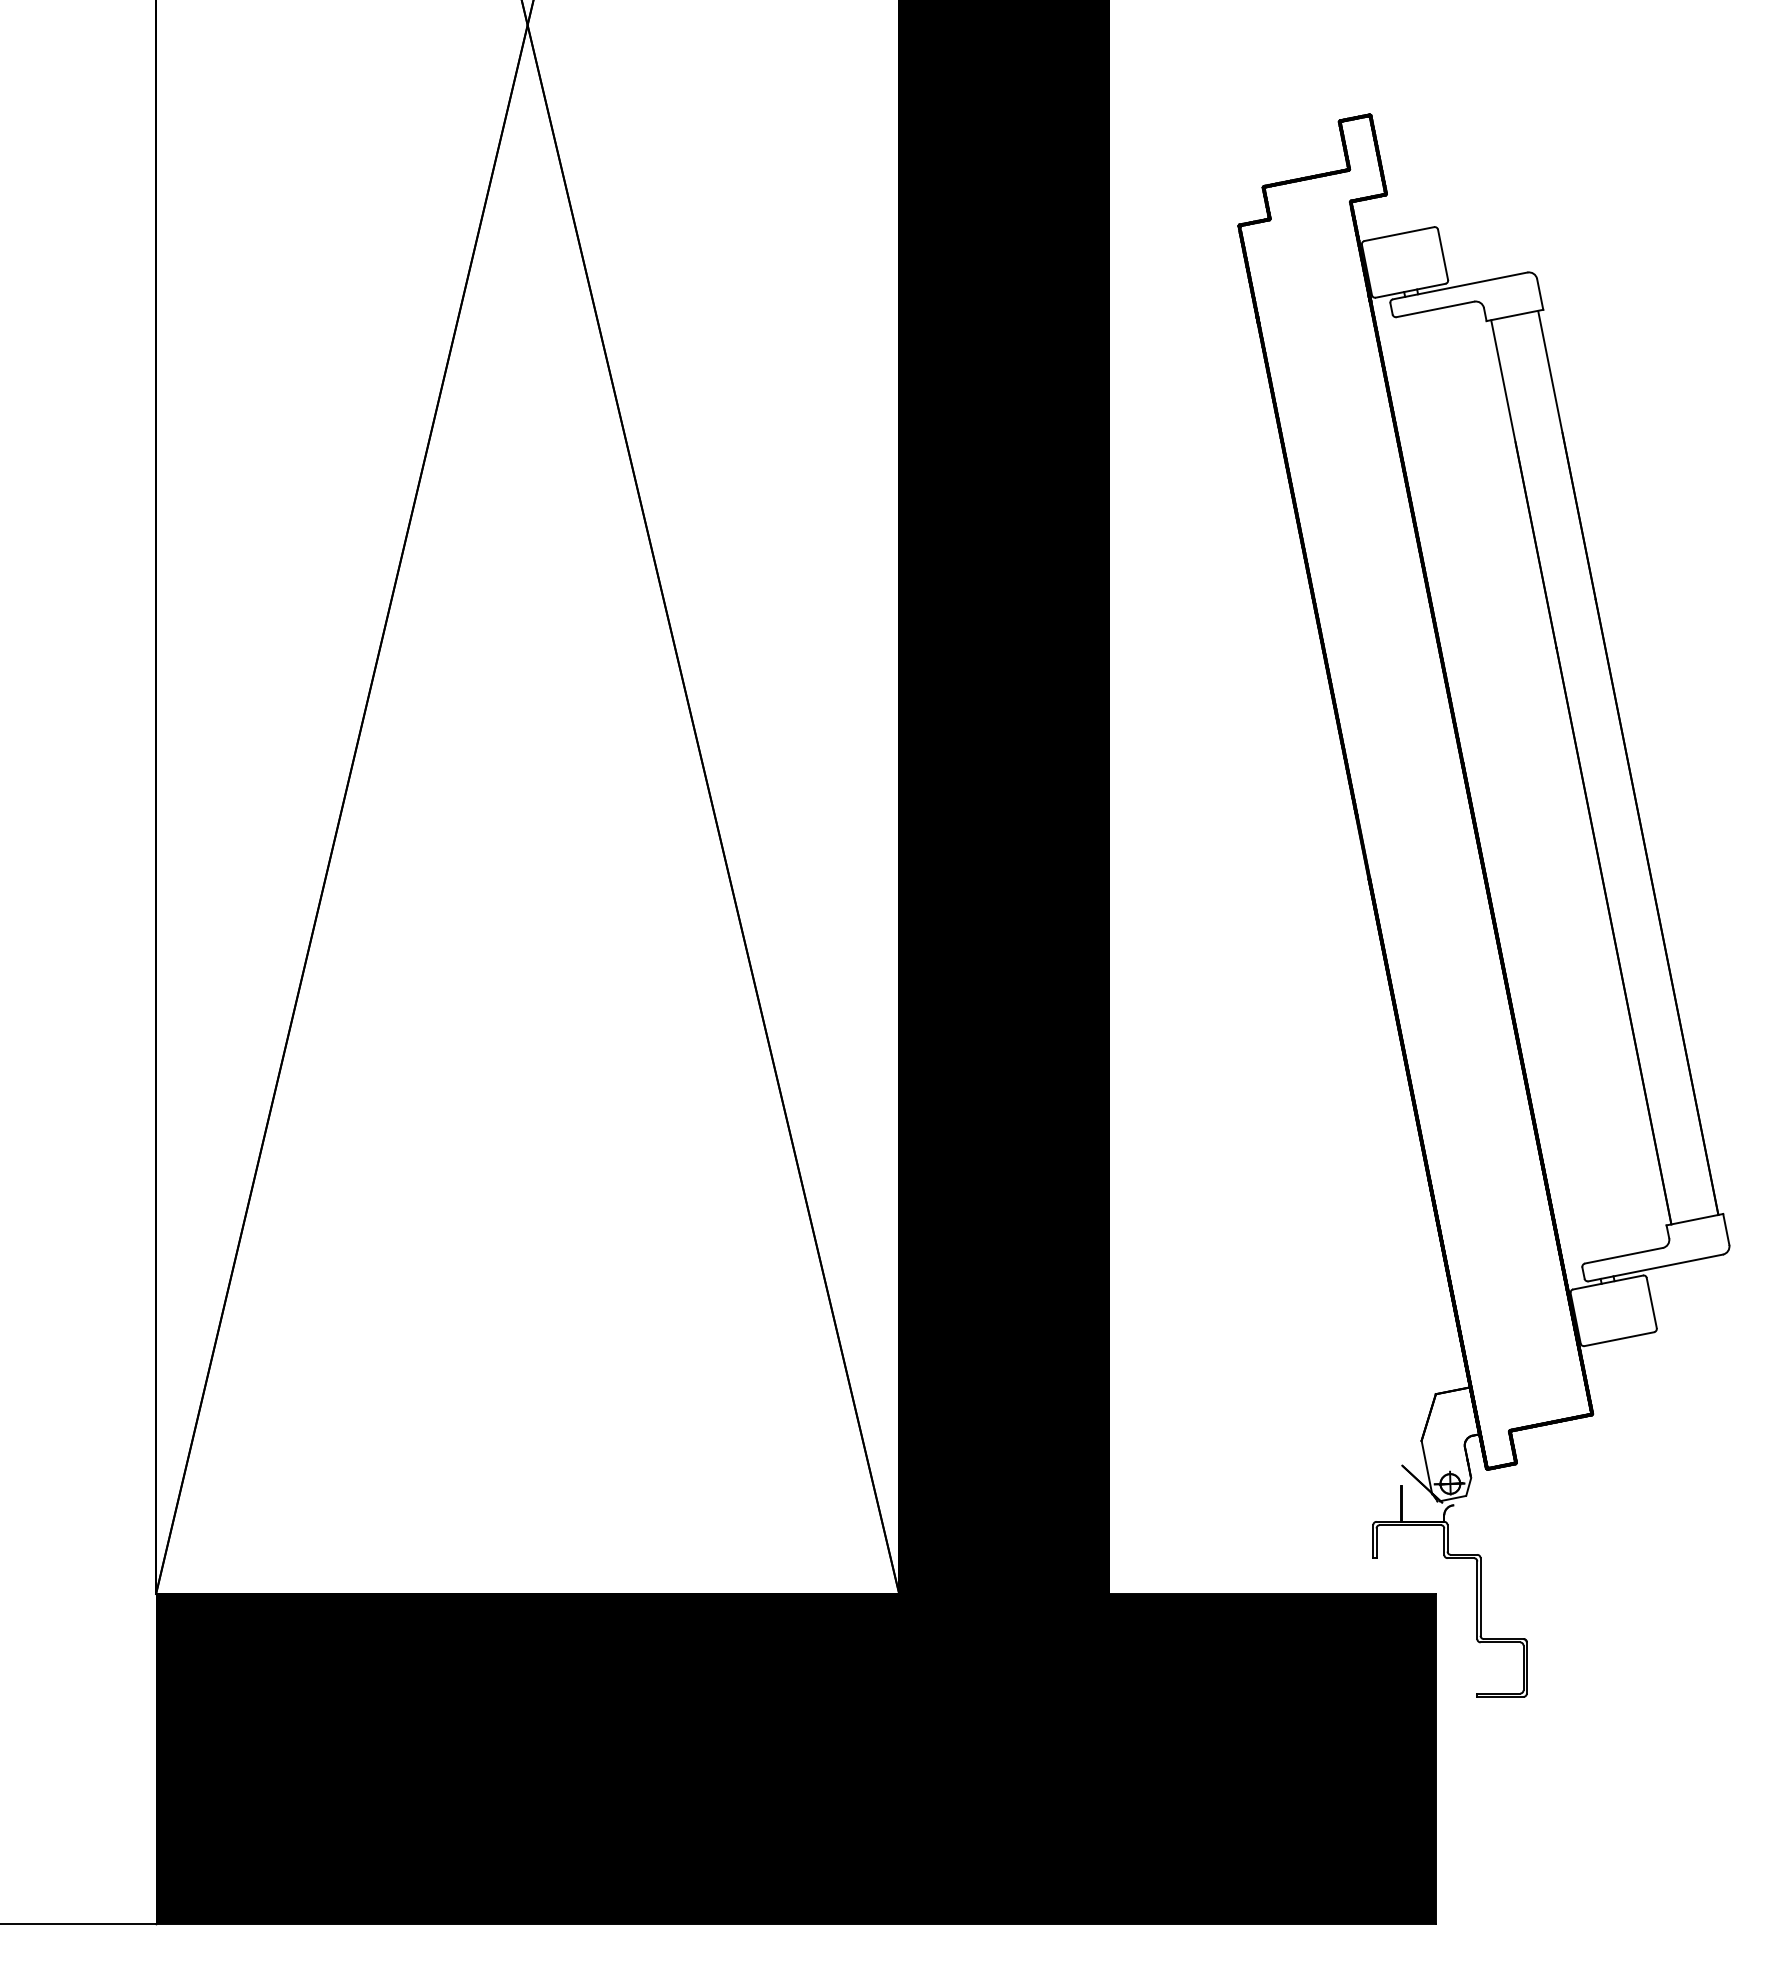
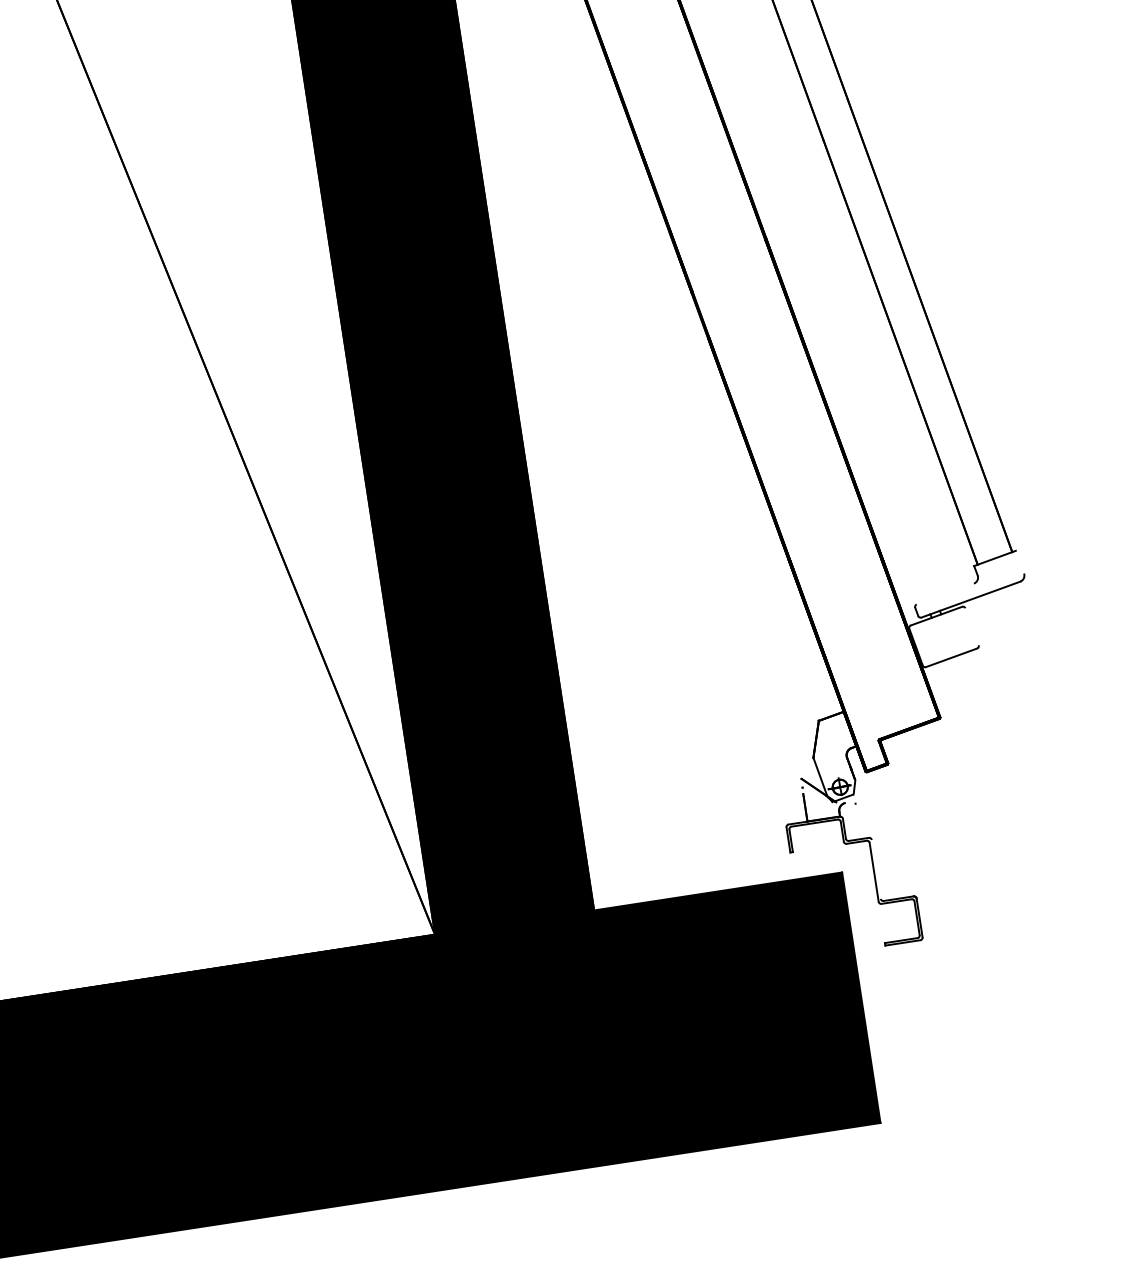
line: (1726, 1228) -> (1020, 561), removed
line: (1623, 1255) -> (945, 593), removed
line: (1651, 1303) -> (971, 627), removed
line: (1480, 1596) -> (876, 869), removed

